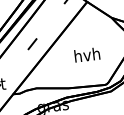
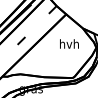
text: (87, 54) -> (69, 43), moved

